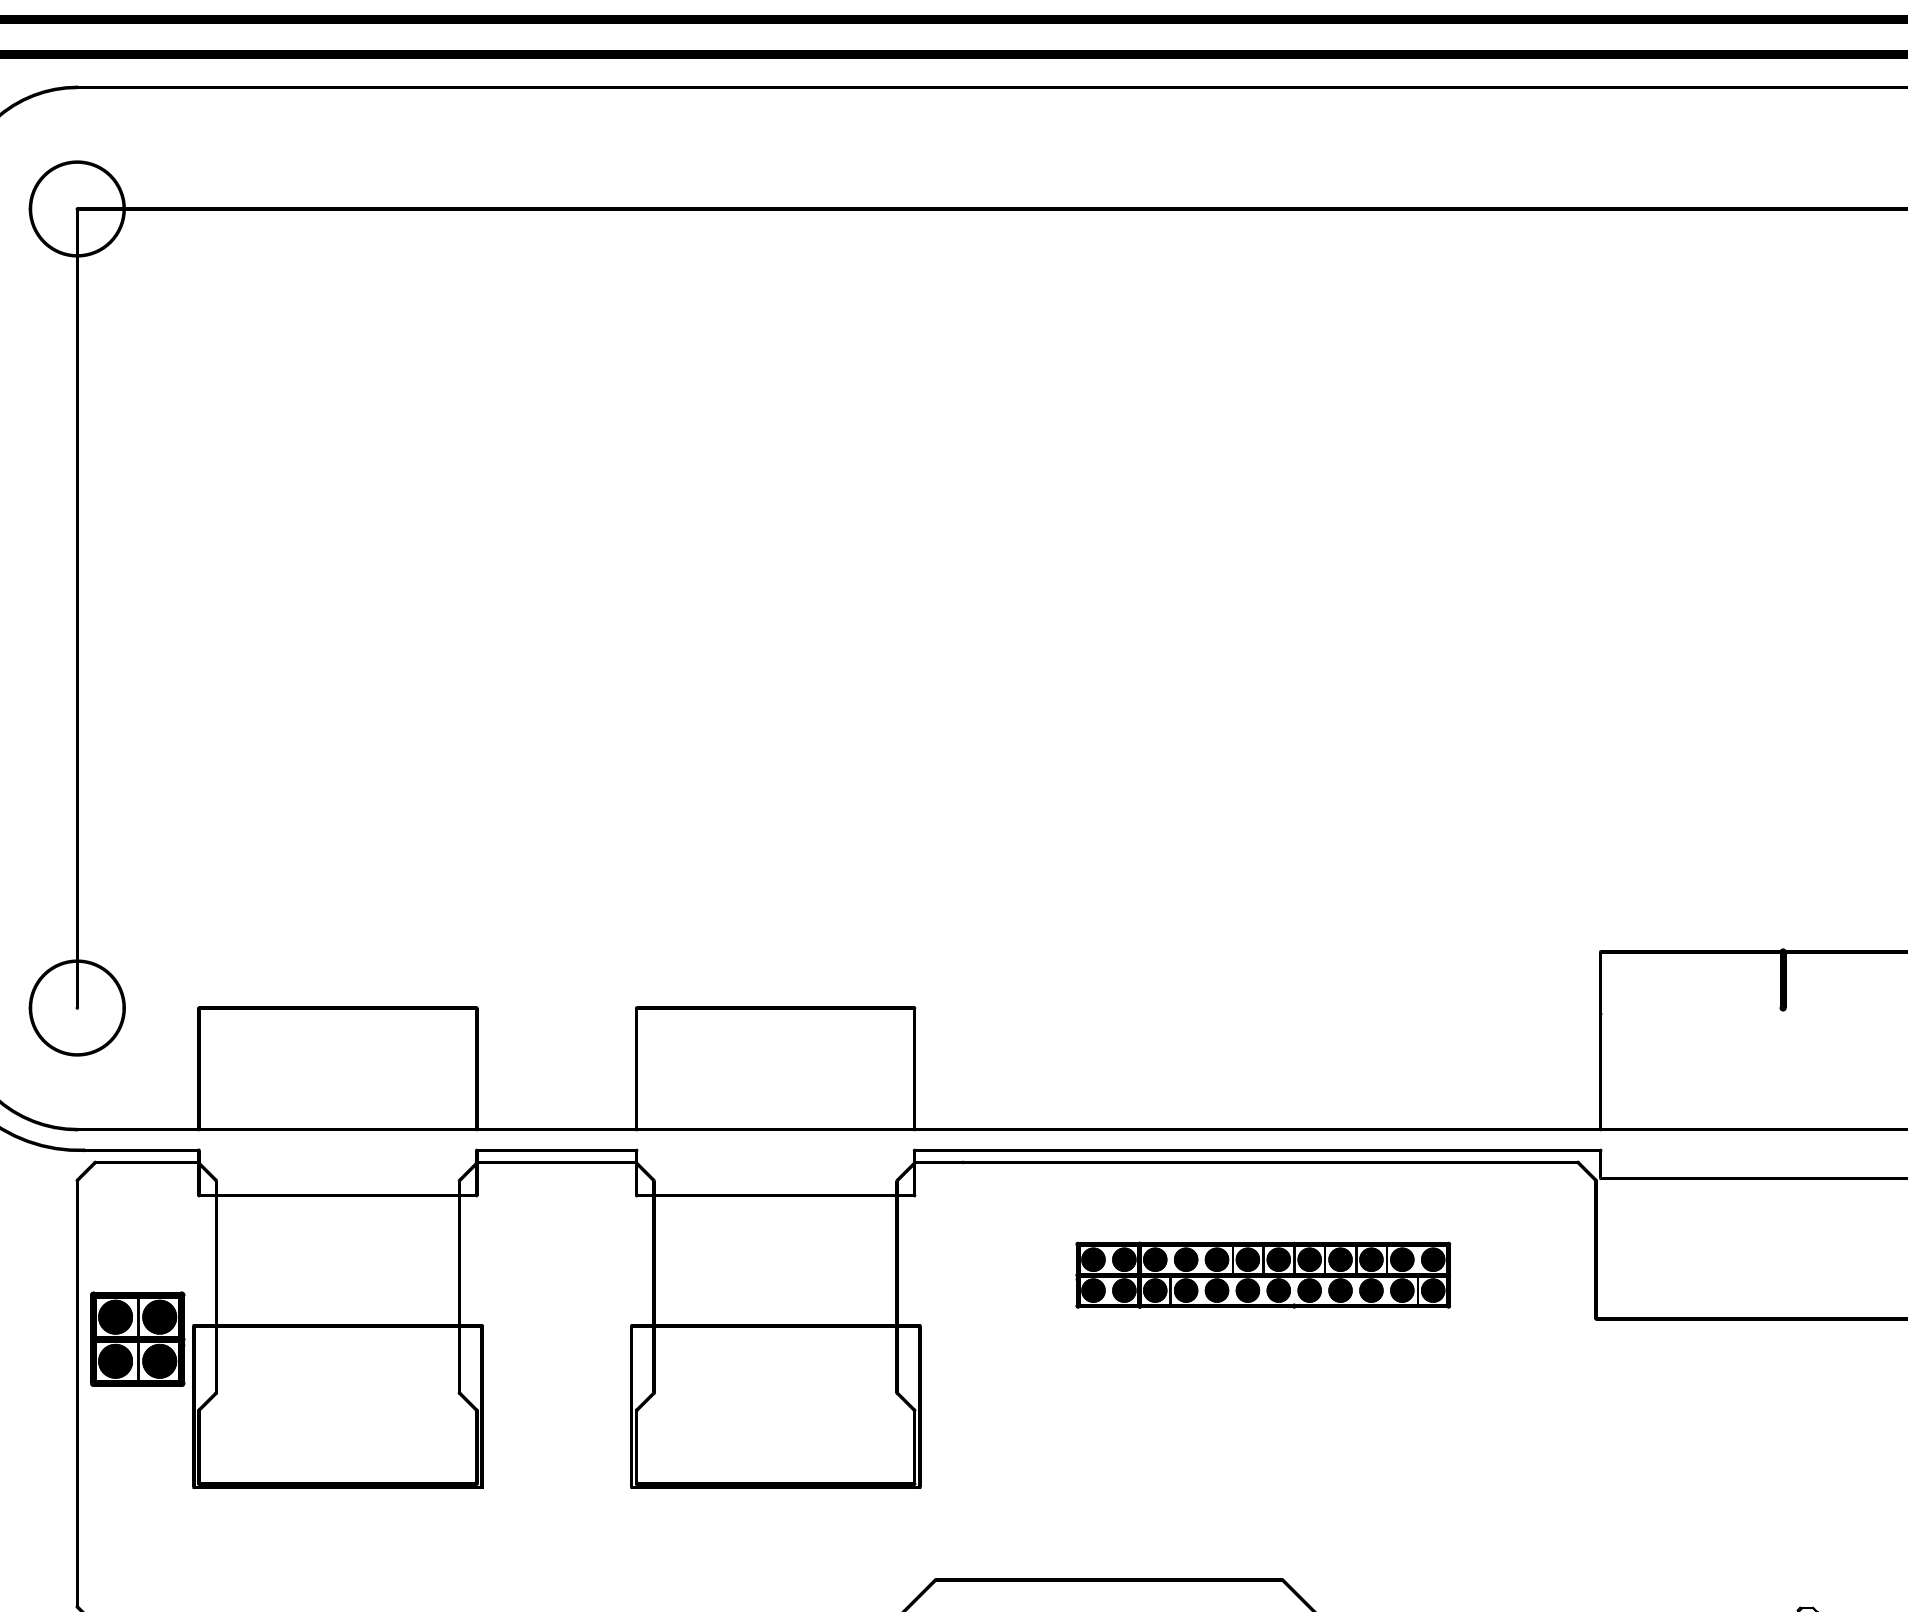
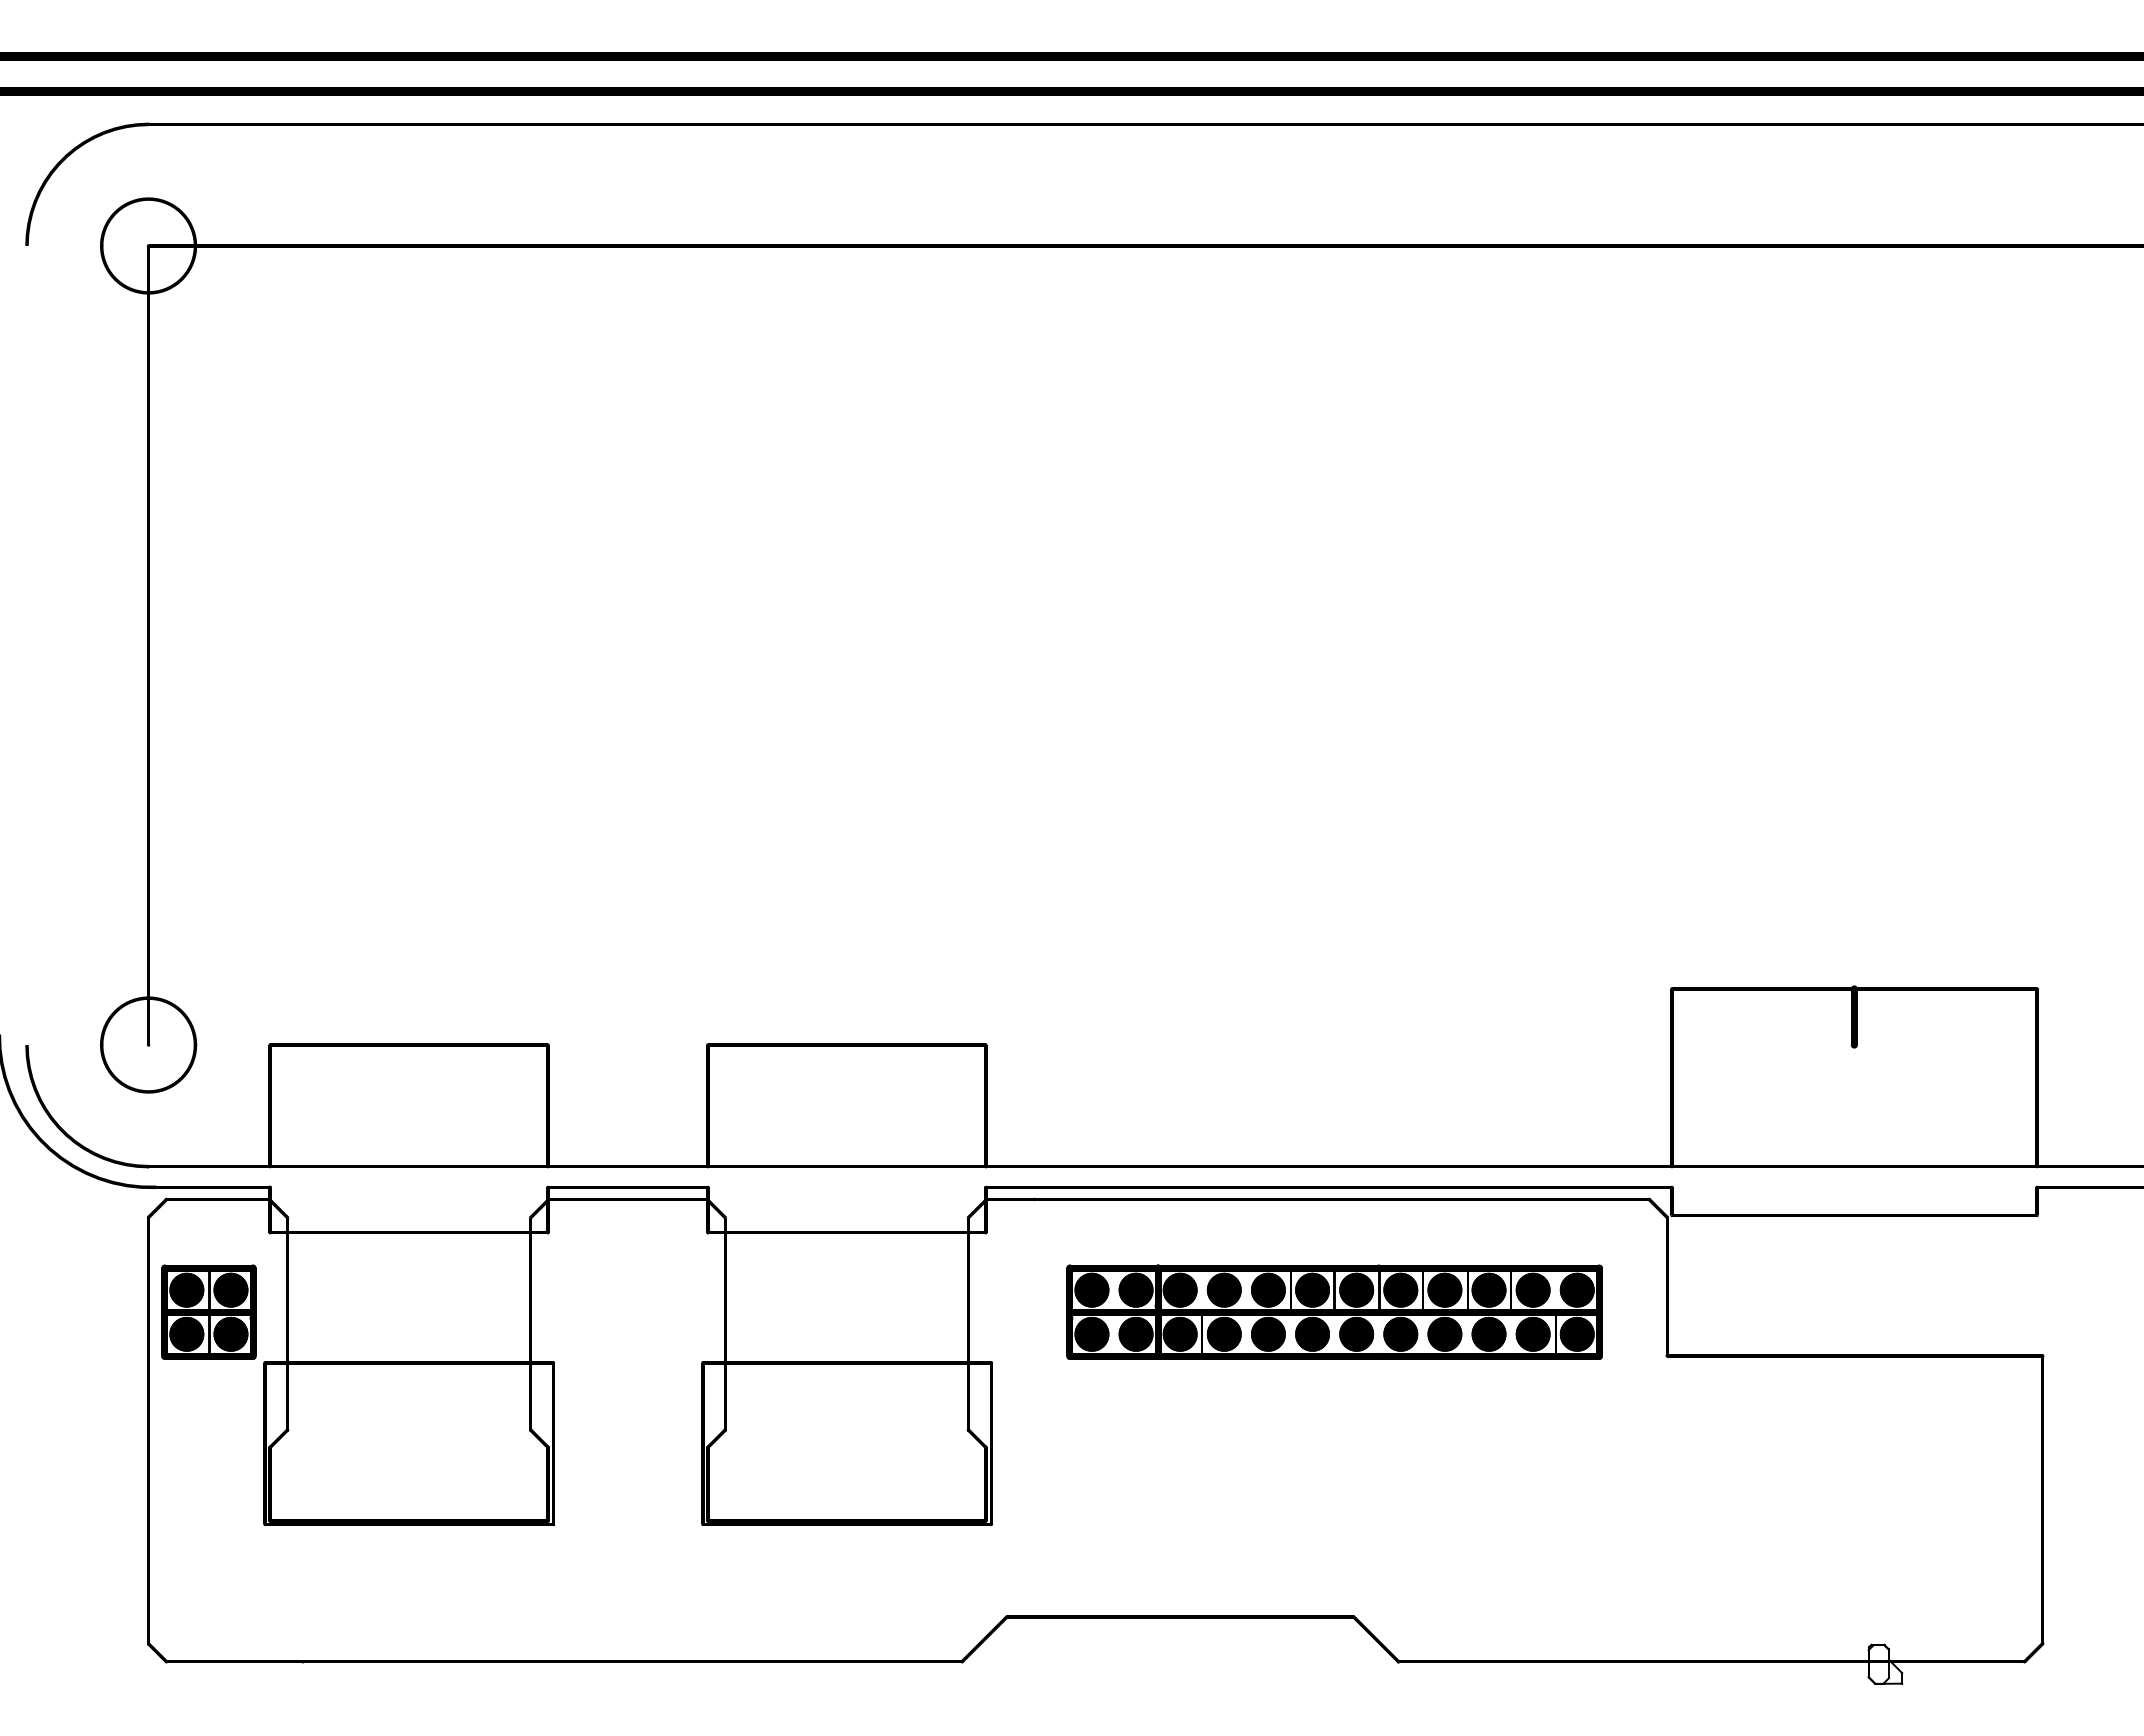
part: (1263, 1274) -> (1334, 1311), size x1.43
part: (137, 1338) -> (208, 1311), moved

